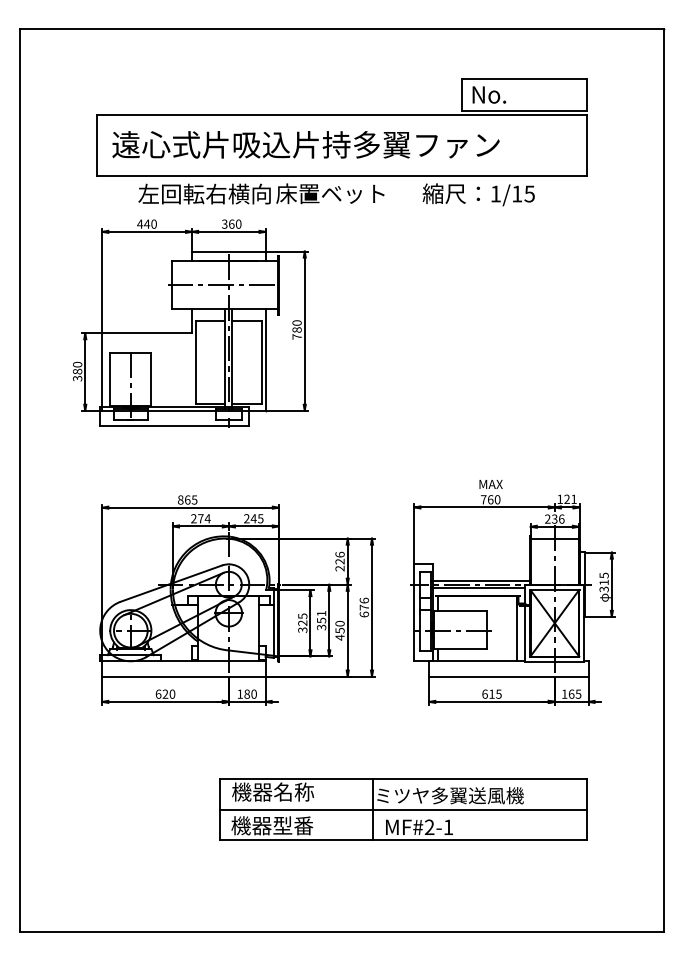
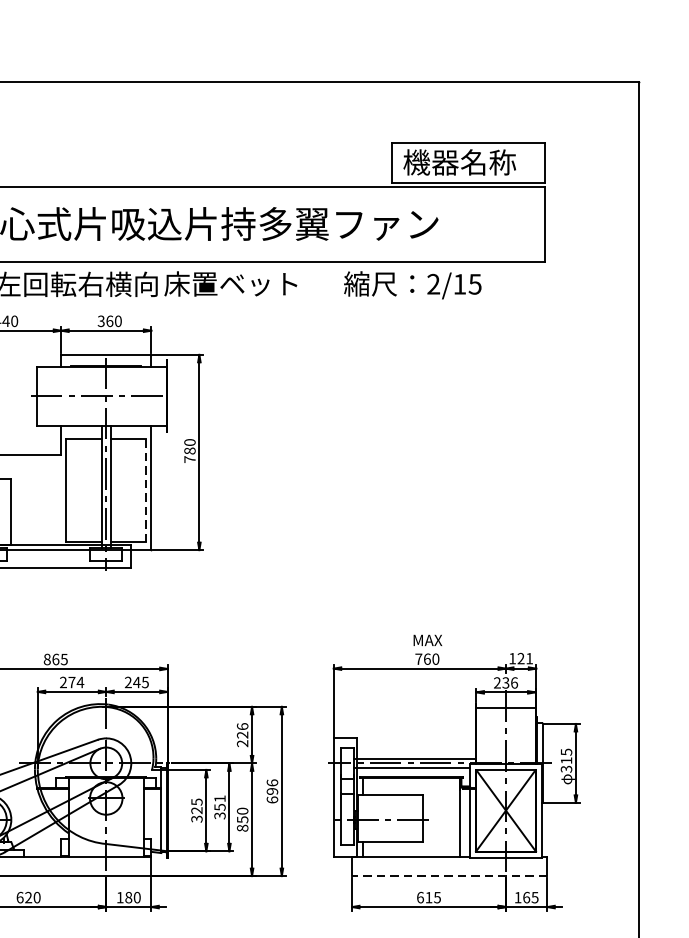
text: (516, 94) -> (459, 162), No. -> 機器名称
text: (495, 193) -> (433, 283), 1/15 -> 2/15
line: (261, 362) -> (146, 490), solid -> dashed
text: (364, 607) -> (272, 791), 676 -> 696
text: (339, 637) -> (241, 828), 450 -> 850
line: (508, 676) -> (449, 875), solid -> dashed

